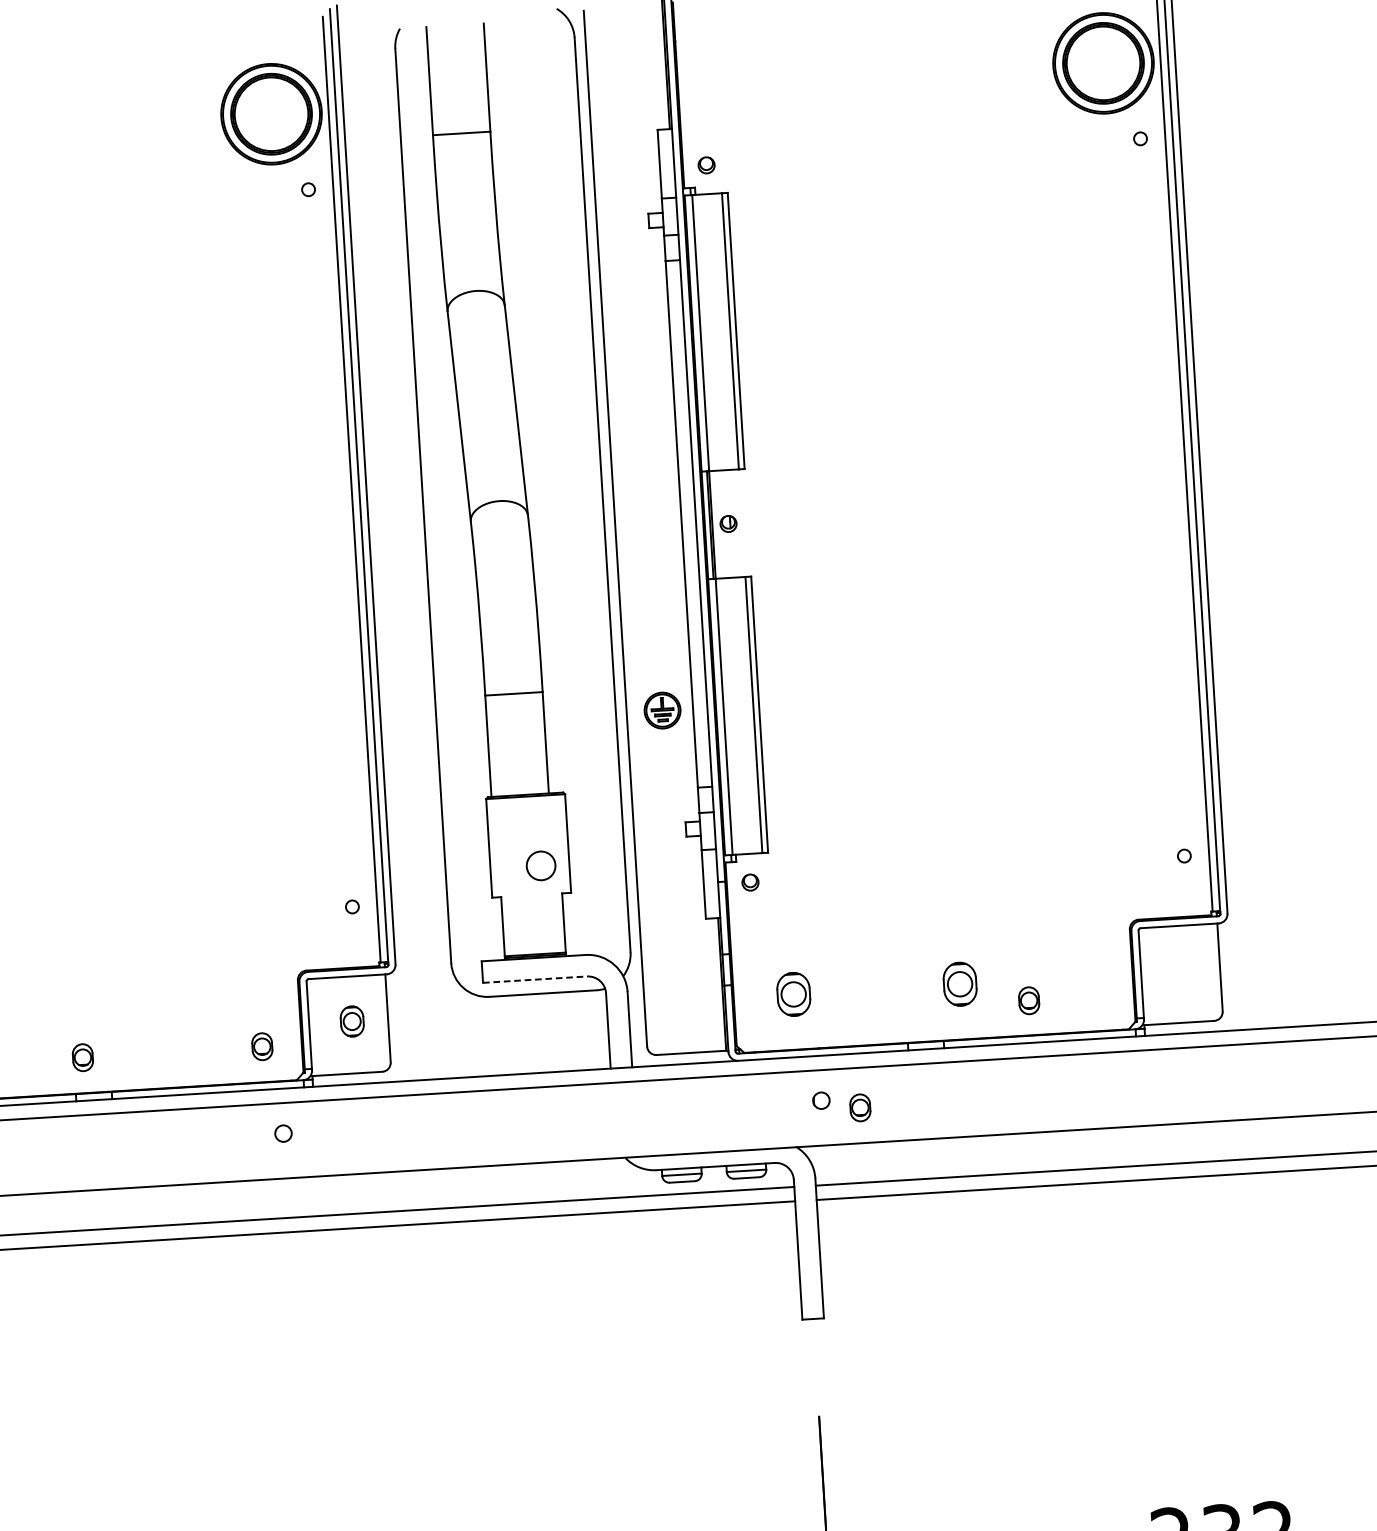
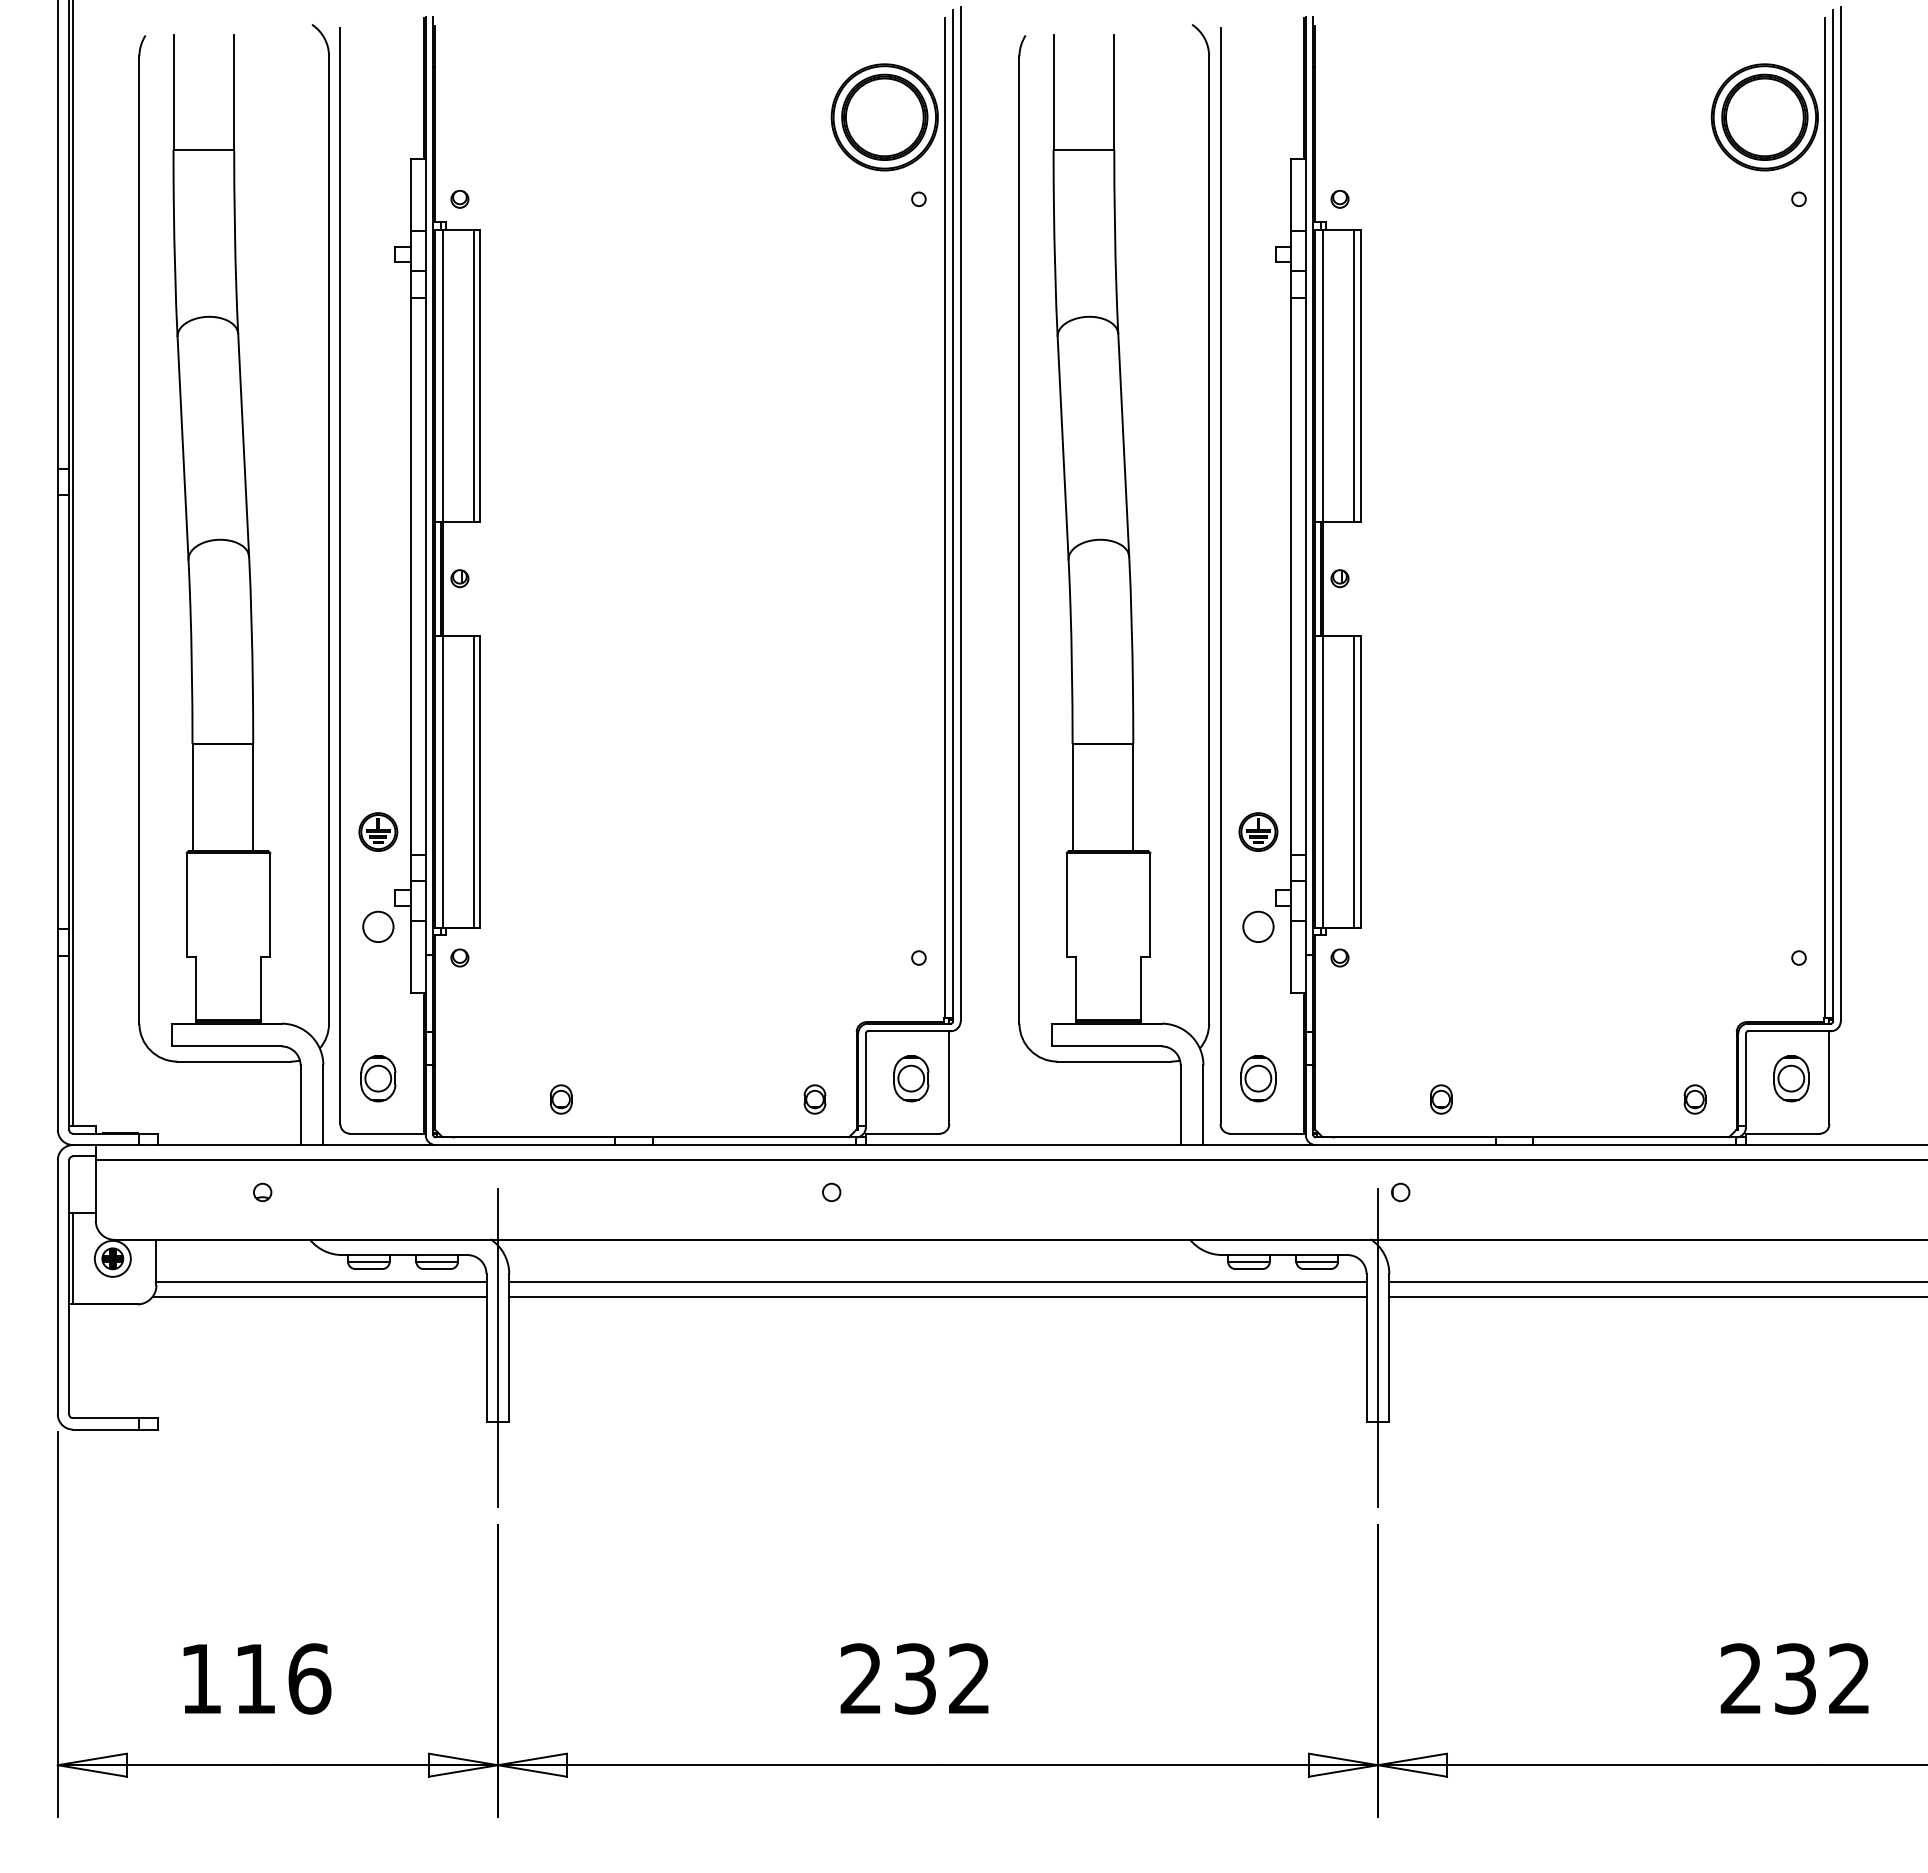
part: (662, 710) -> (1258, 831), moved
circle: (541, 865) -> (1258, 926), moved
line: (535, 979) -> (1107, 1046), dashed -> solid
part: (960, 984) -> (1791, 1078), moved
part: (793, 994) -> (1258, 1078), moved
part: (1028, 1000) -> (1694, 1099), moved
part: (352, 1021) -> (911, 1078), size x1.43
part: (83, 1057) -> (561, 1099), moved
part: (860, 1107) -> (1441, 1099), moved
line: (808, 1248) -> (1377, 1347), added

